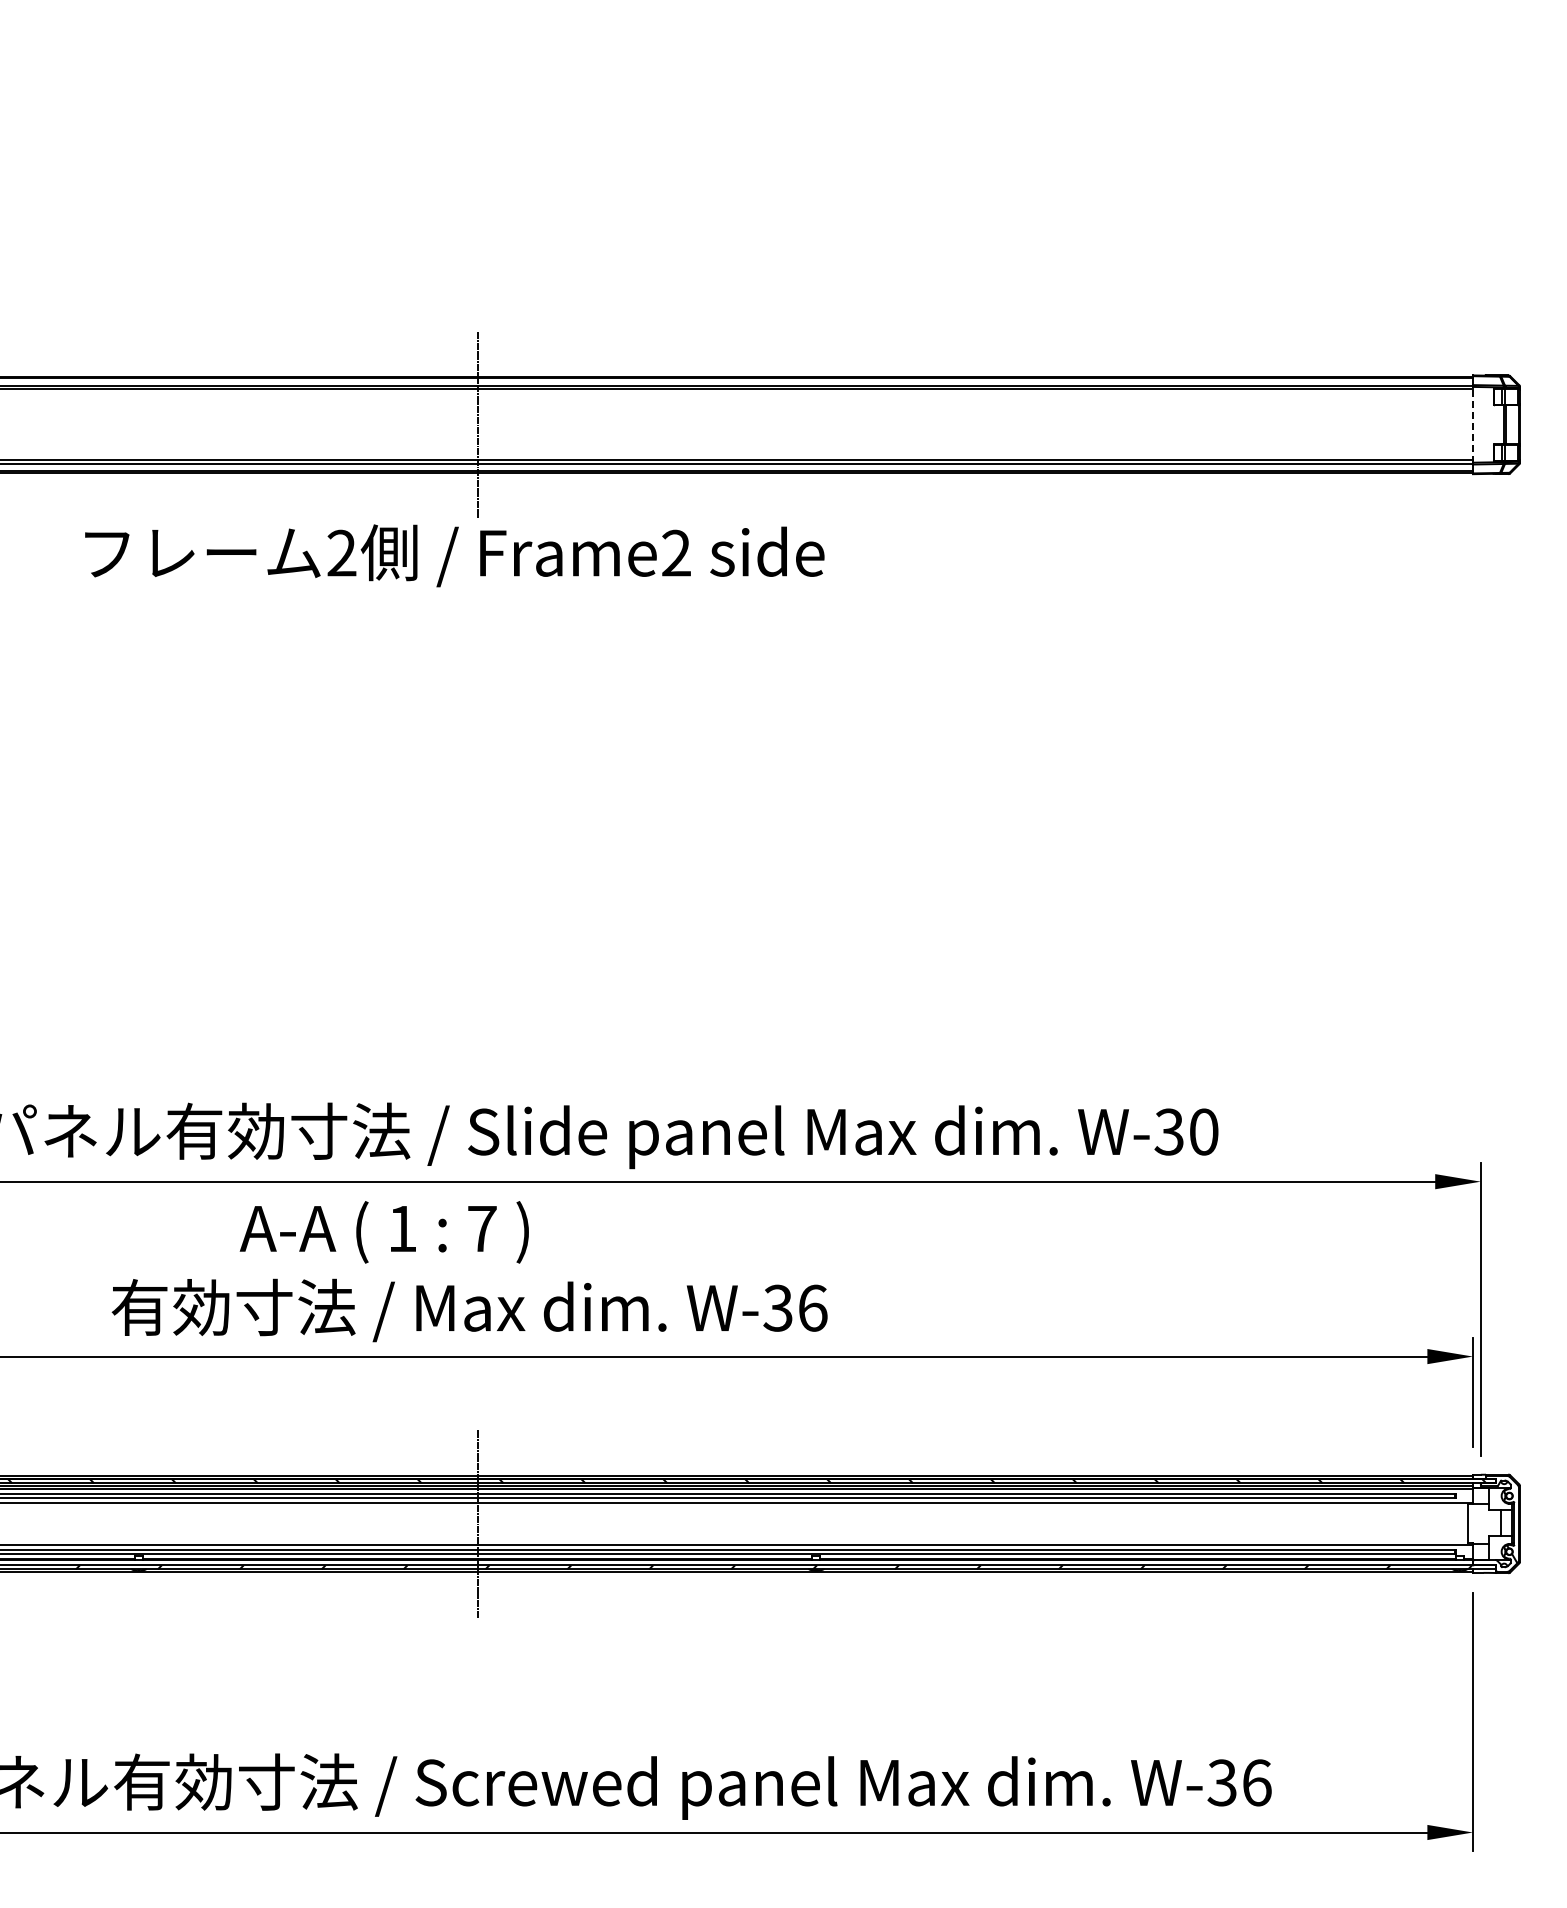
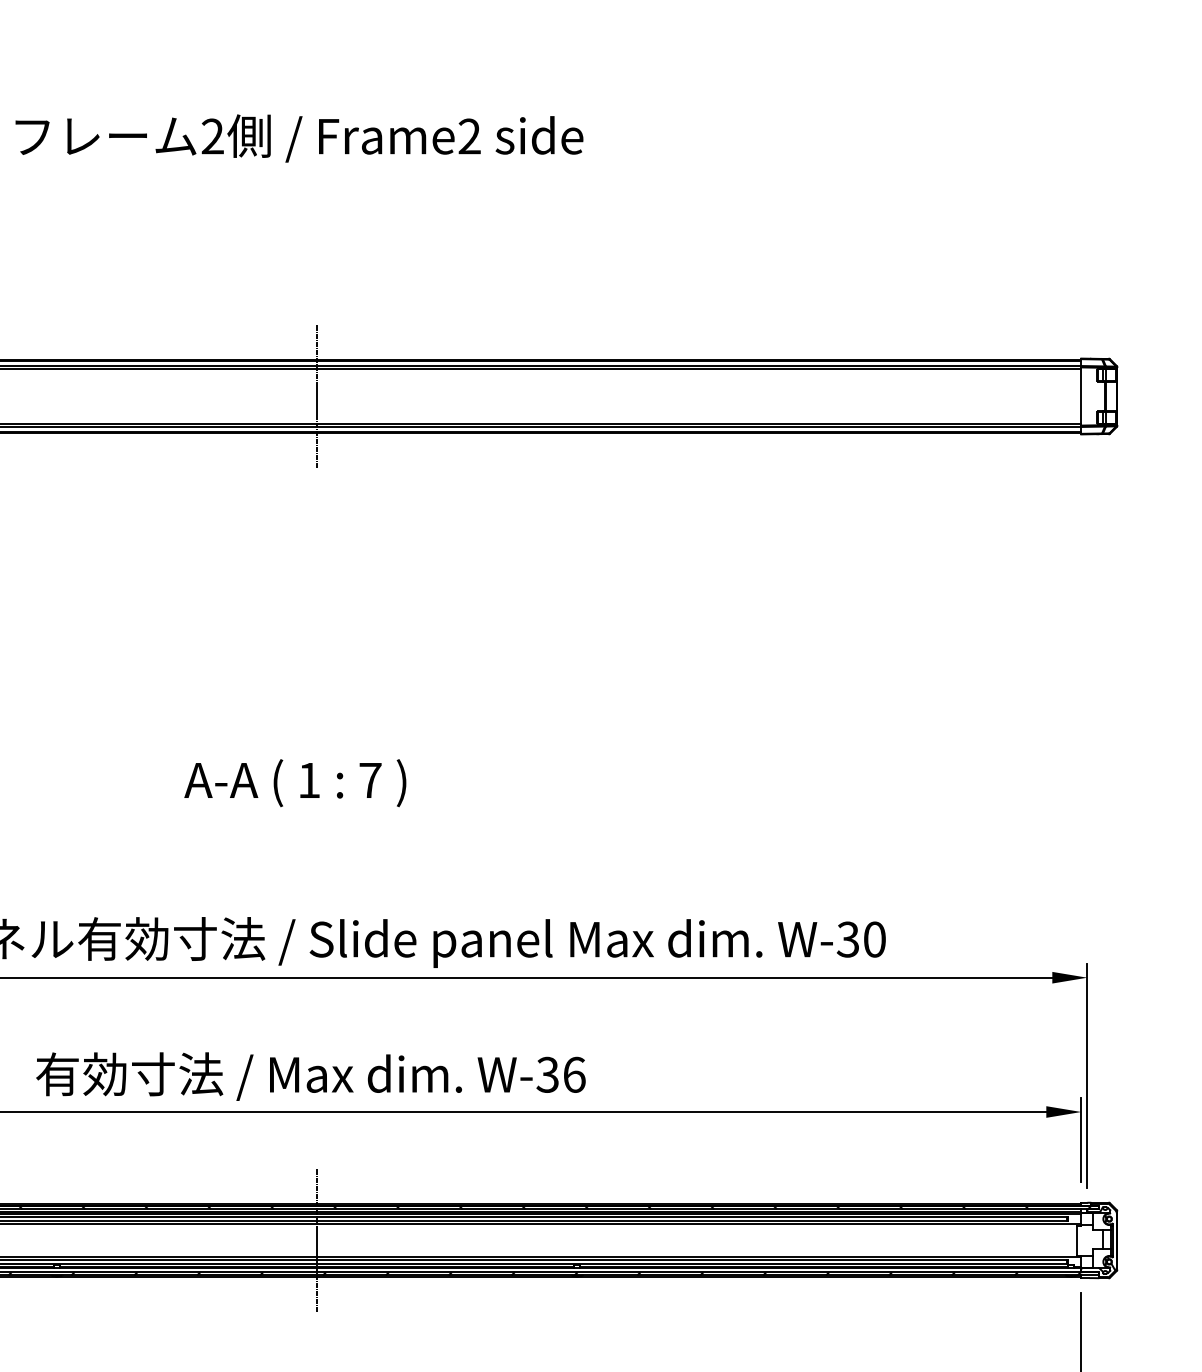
line: (1472, 424) -> (1080, 396), dashed -> solid
text: (454, 555) -> (299, 138), moved
text: (383, 1232) -> (294, 783), moved

